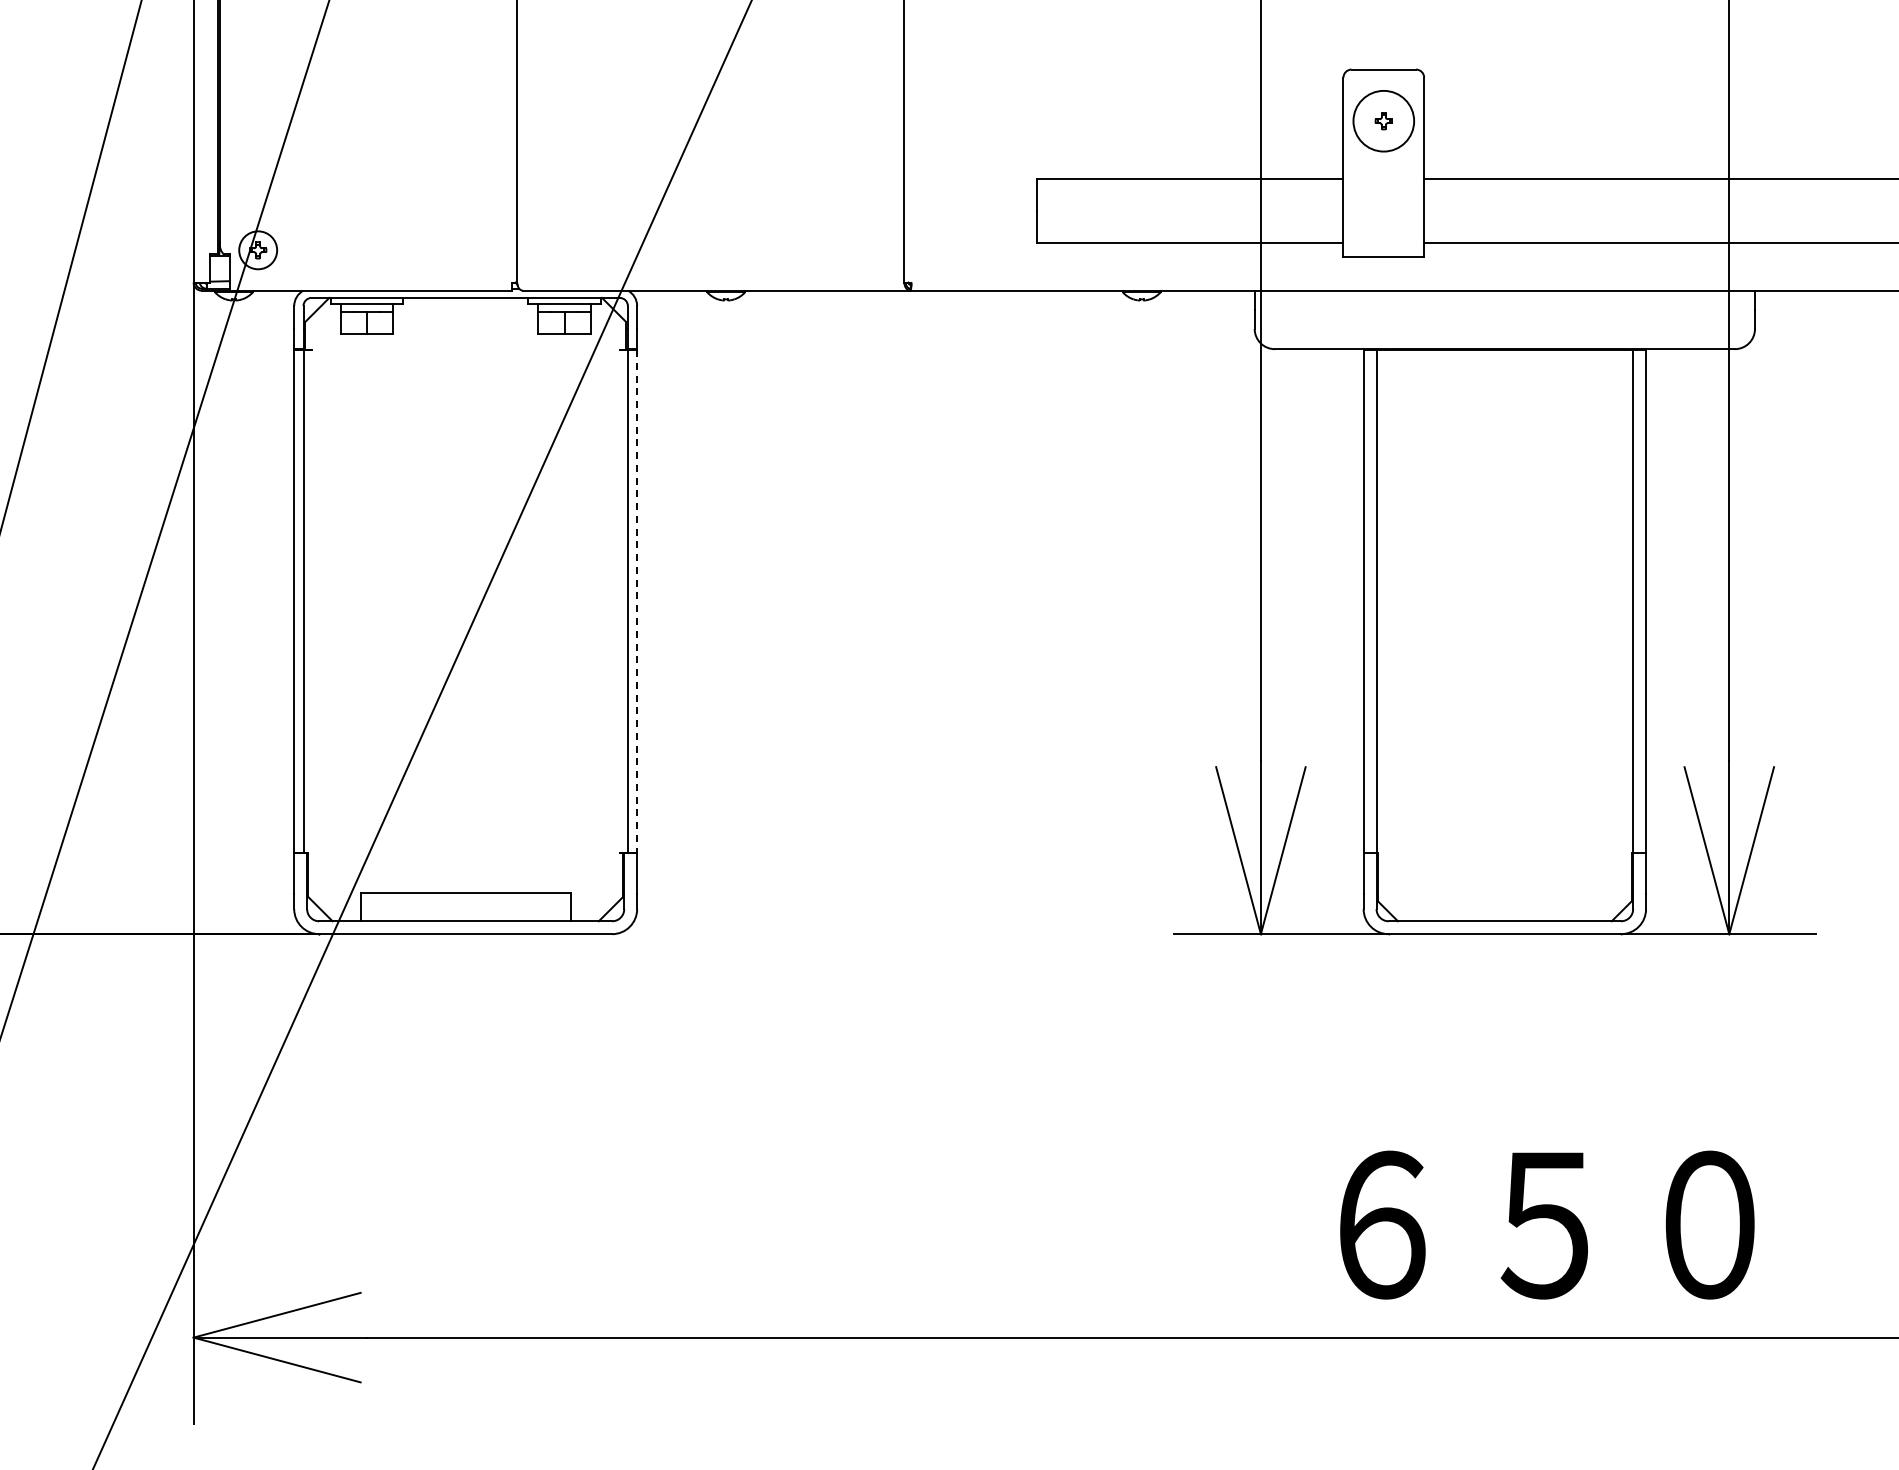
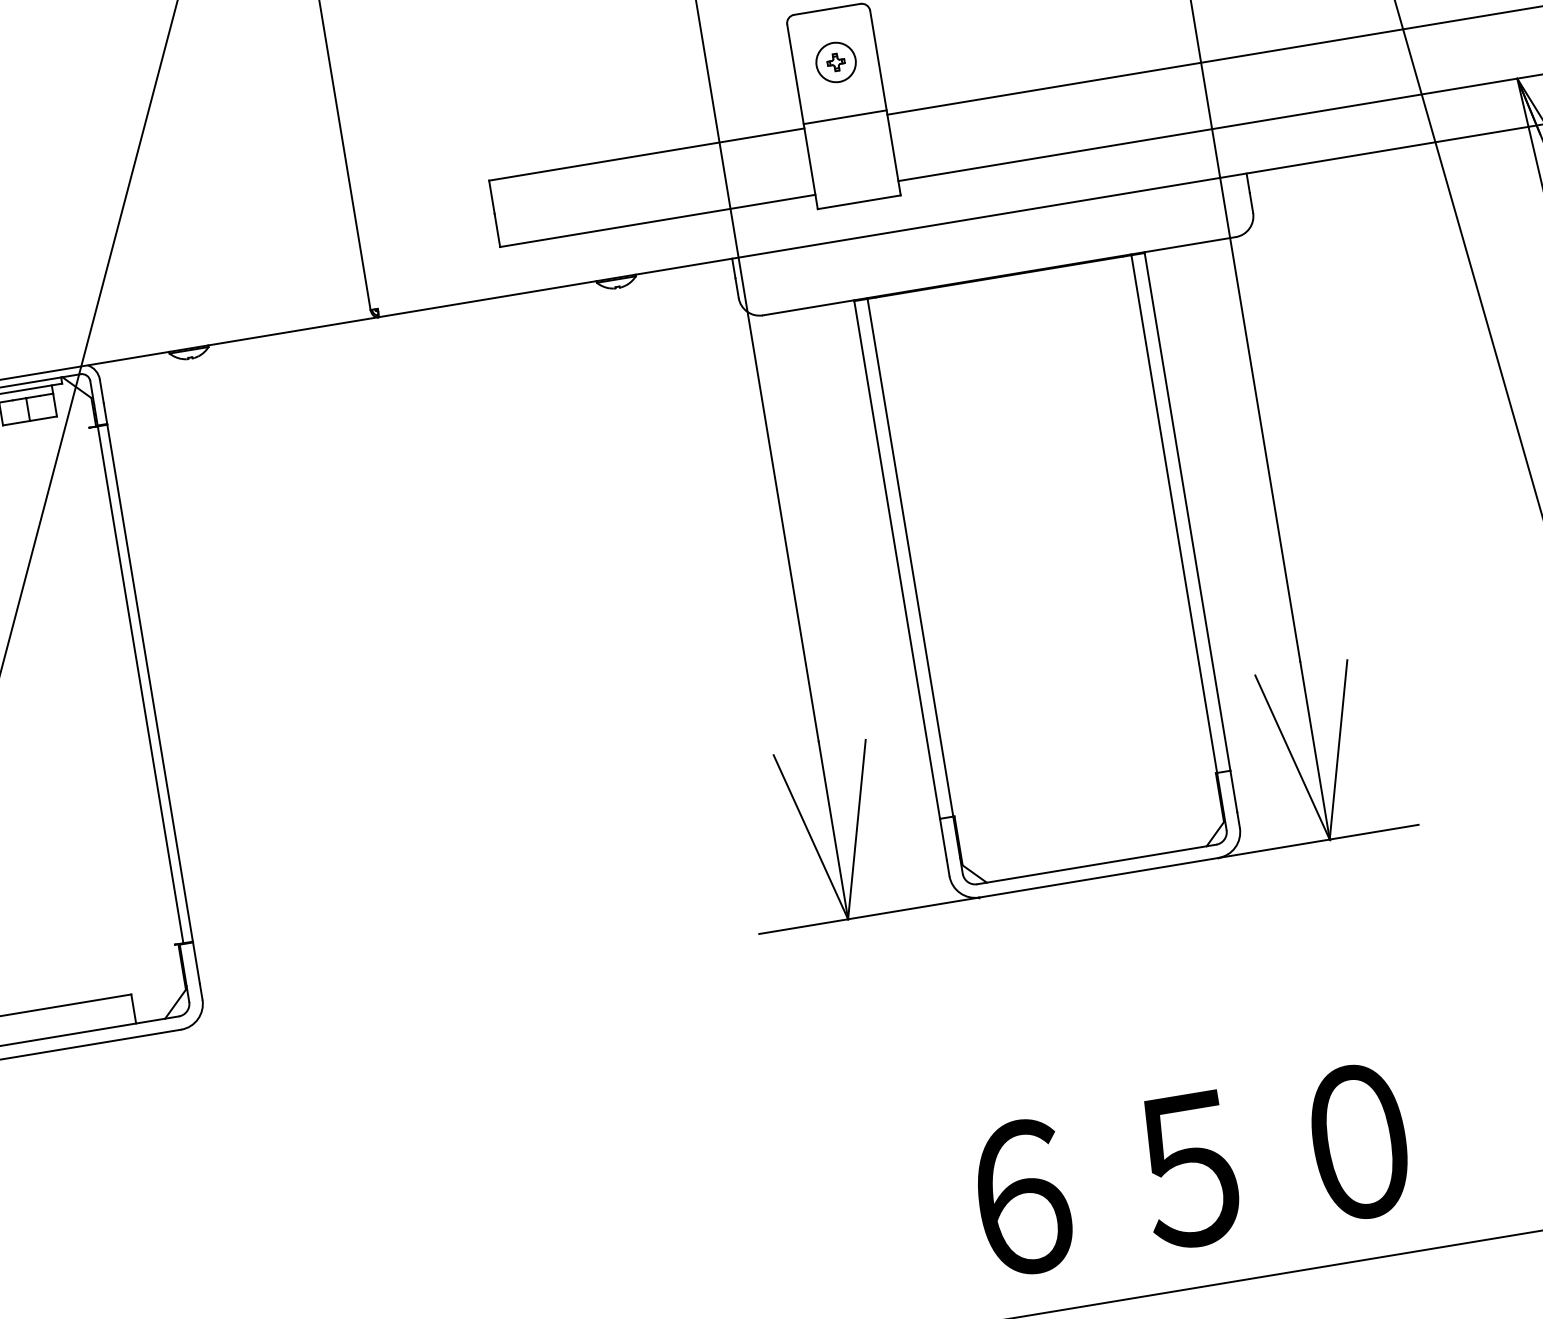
circle: (1383, 121) -> (835, 62), size x0.62
line: (1383, 174) -> (844, 117), added
line: (637, 601) -> (150, 683), dashed -> solid

